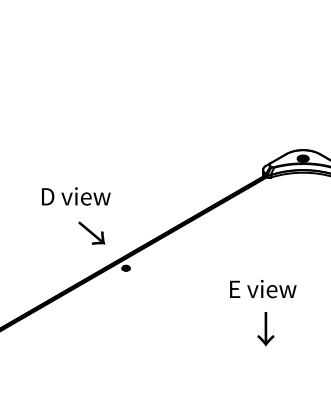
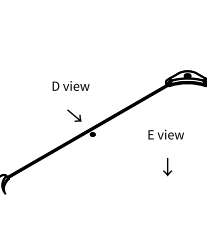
text: (75, 195) -> (70, 85), moved
text: (261, 288) -> (165, 134), moved

